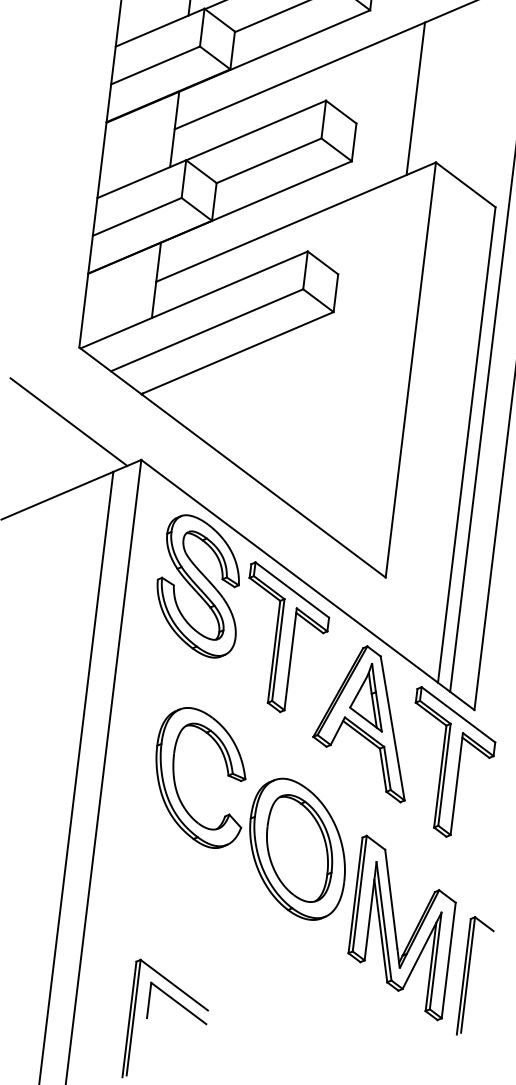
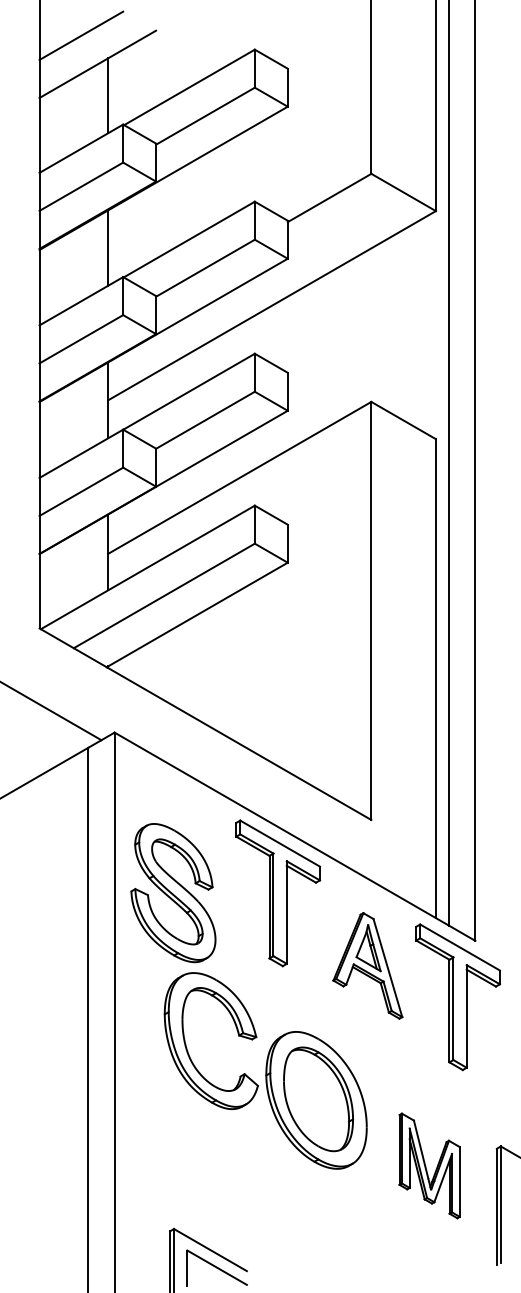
line: (415, 98) -> (343, 340), removed
part: (199, 586) -> (173, 893), moved
part: (364, 721) -> (367, 965), size x0.7
part: (401, 927) -> (429, 1165), size x0.6

